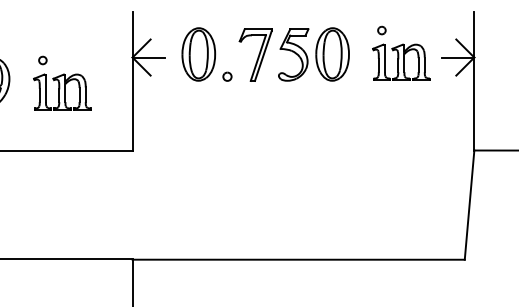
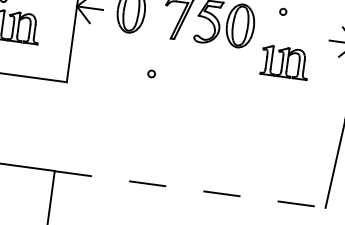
part: (401, 61) -> (285, 61), moved
part: (227, 76) -> (151, 73), moved
line: (299, 259) -> (190, 189), solid -> dashed

